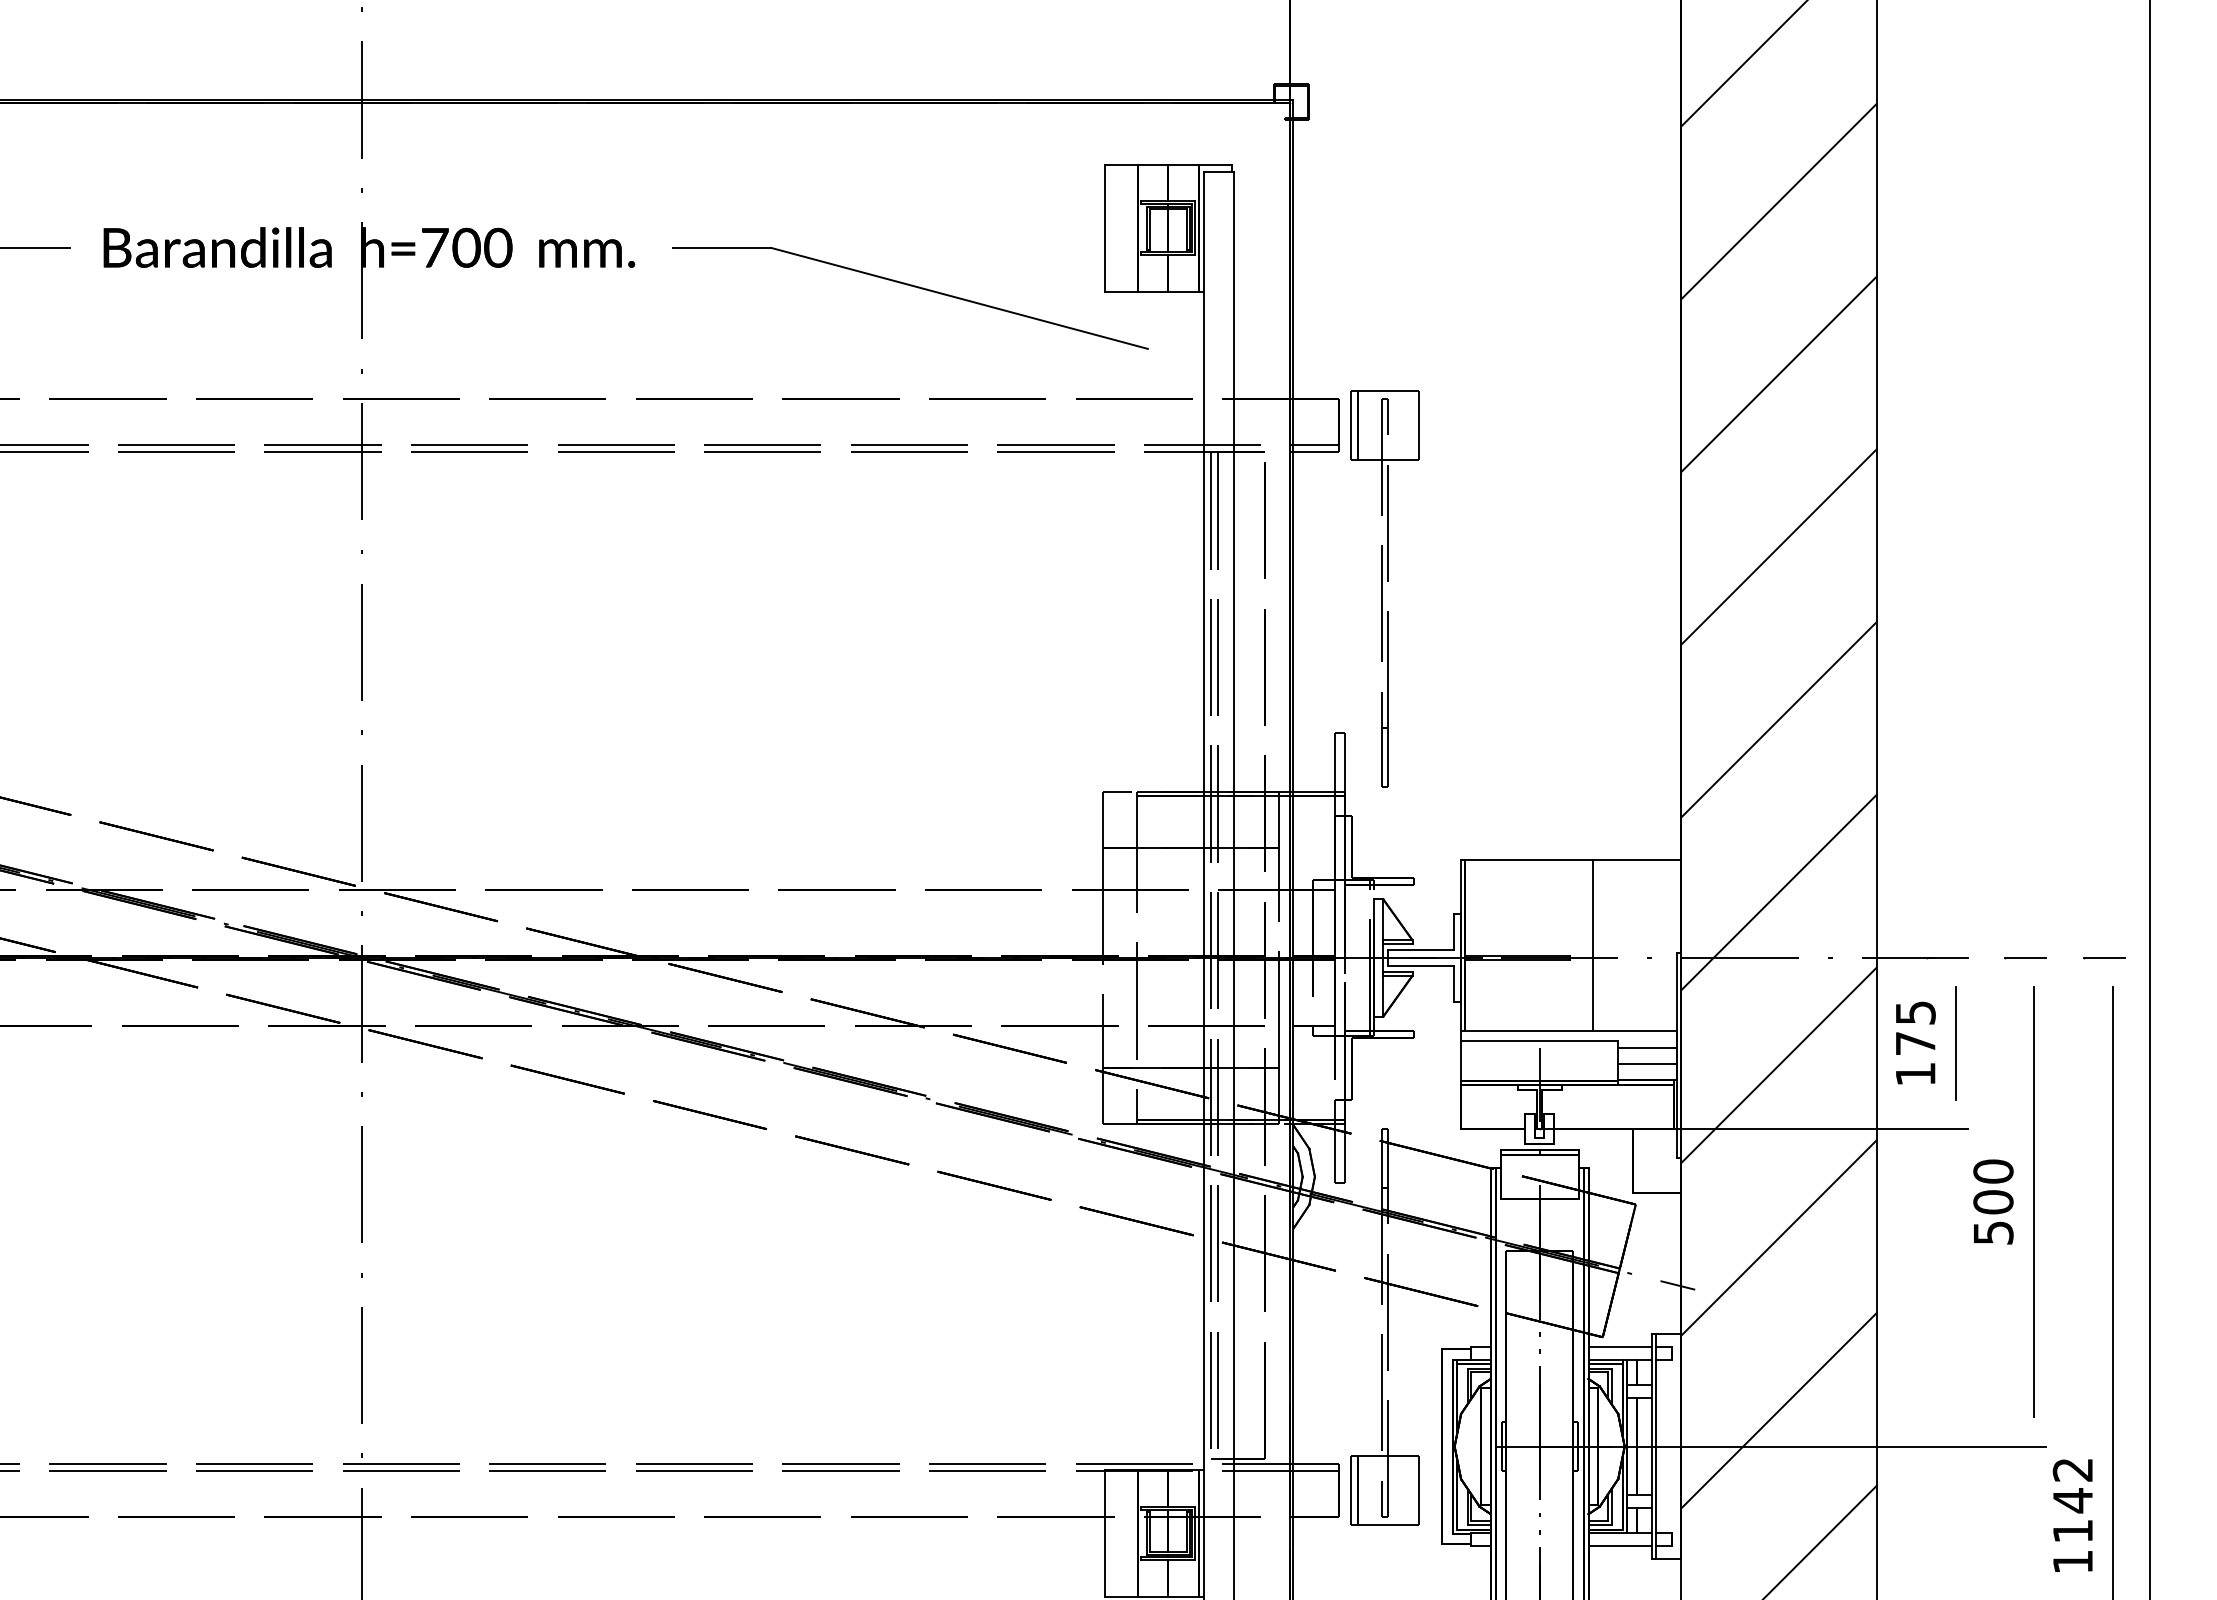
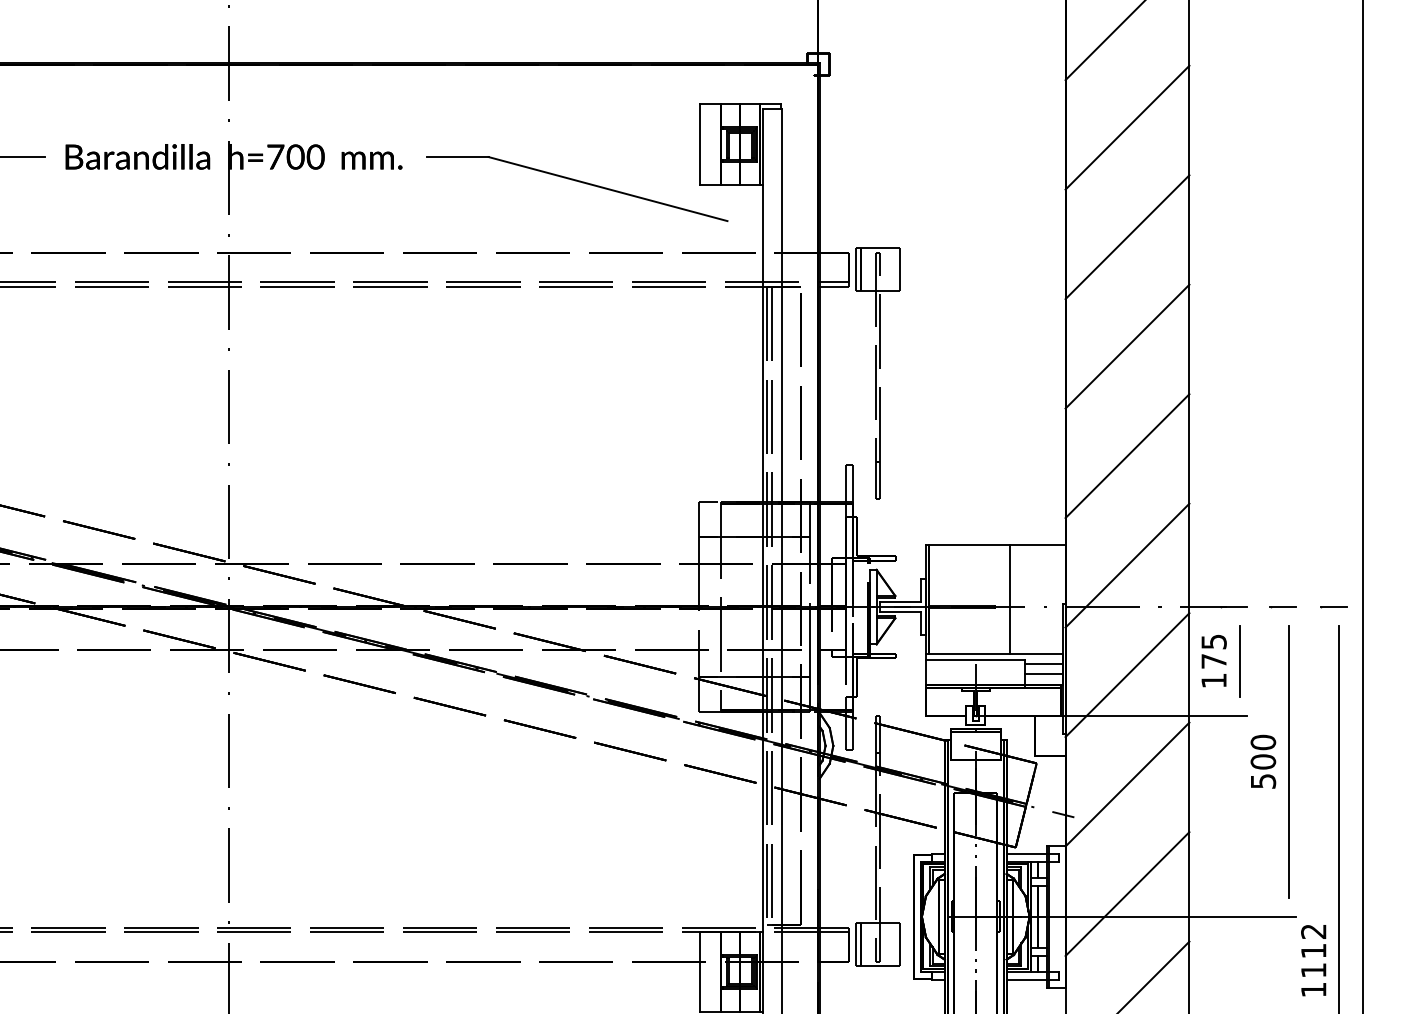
text: (2072, 1501) -> (1313, 951), 1142 -> 1112

